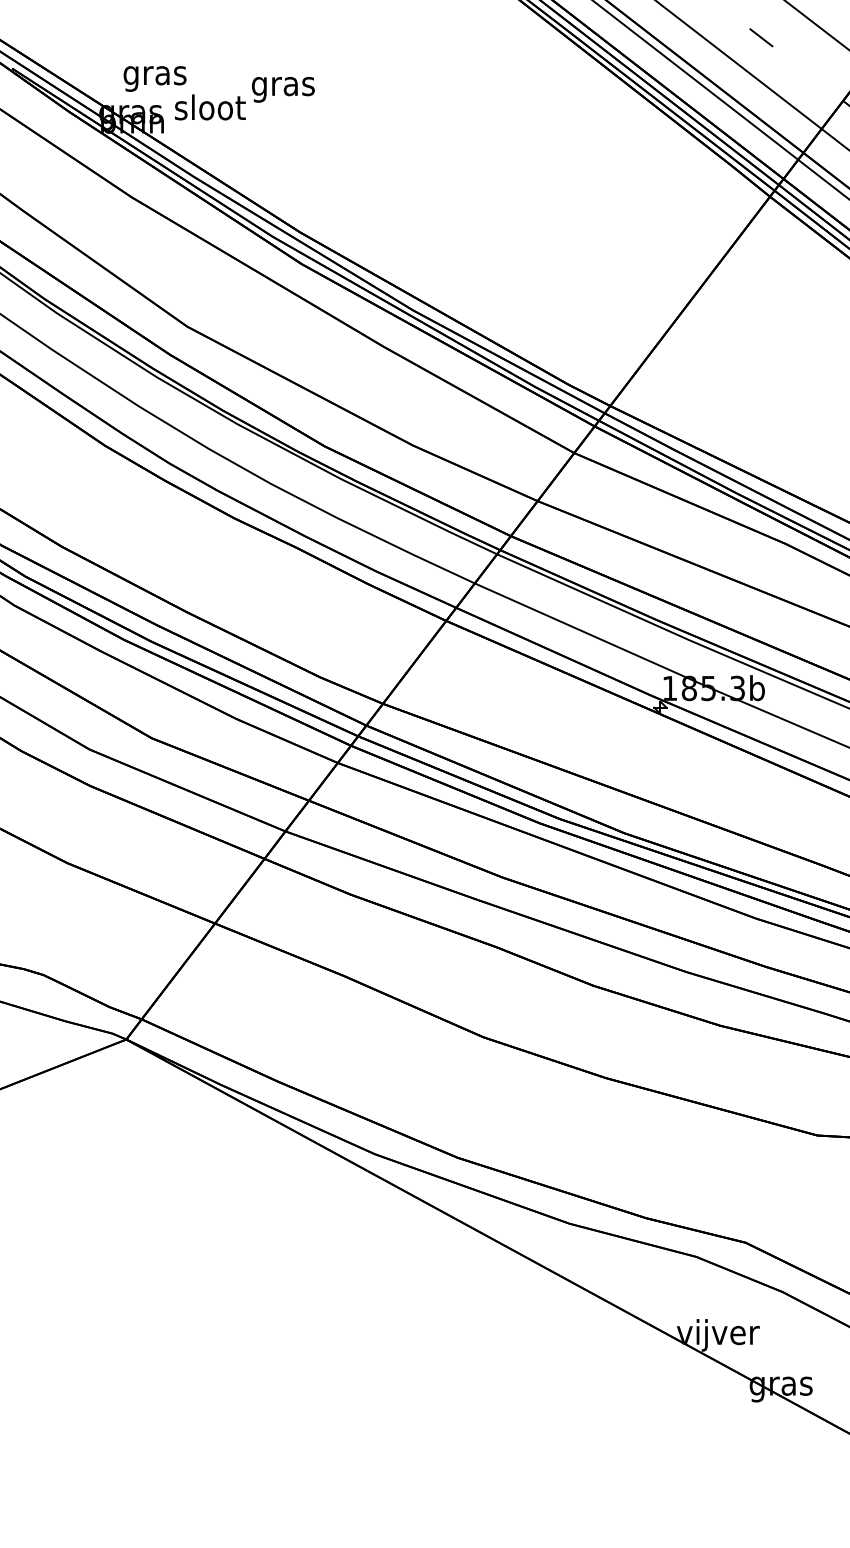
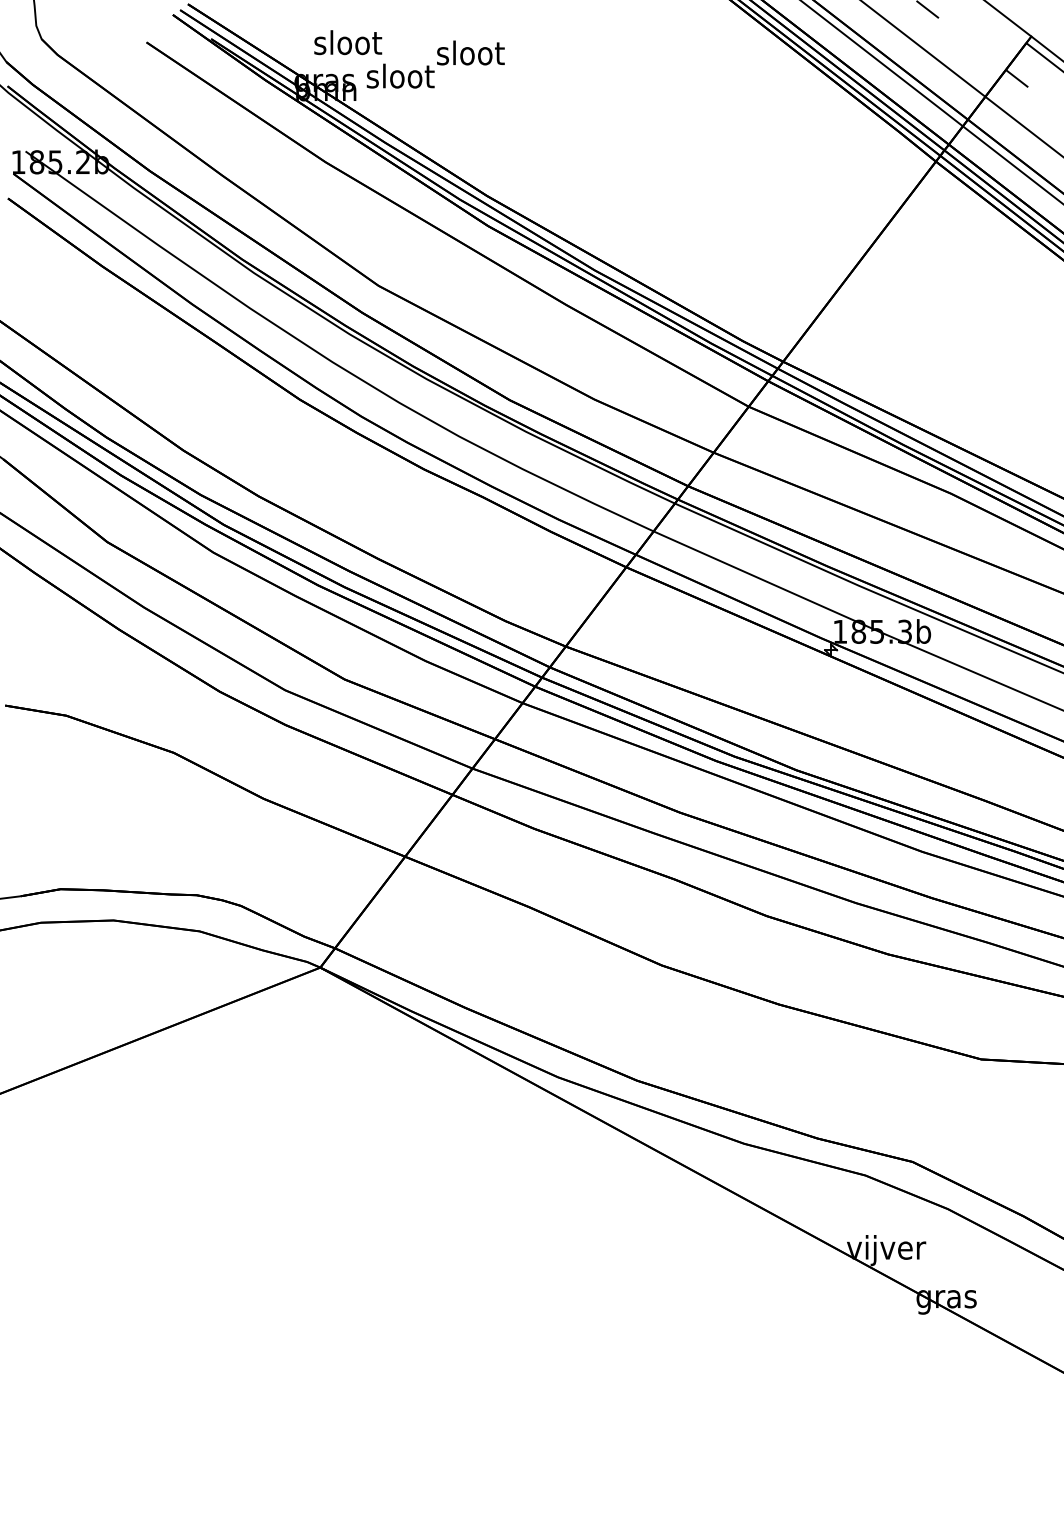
text: (155, 75) -> (348, 45), gras -> sloot
text: (283, 85) -> (470, 55), gras -> sloot

